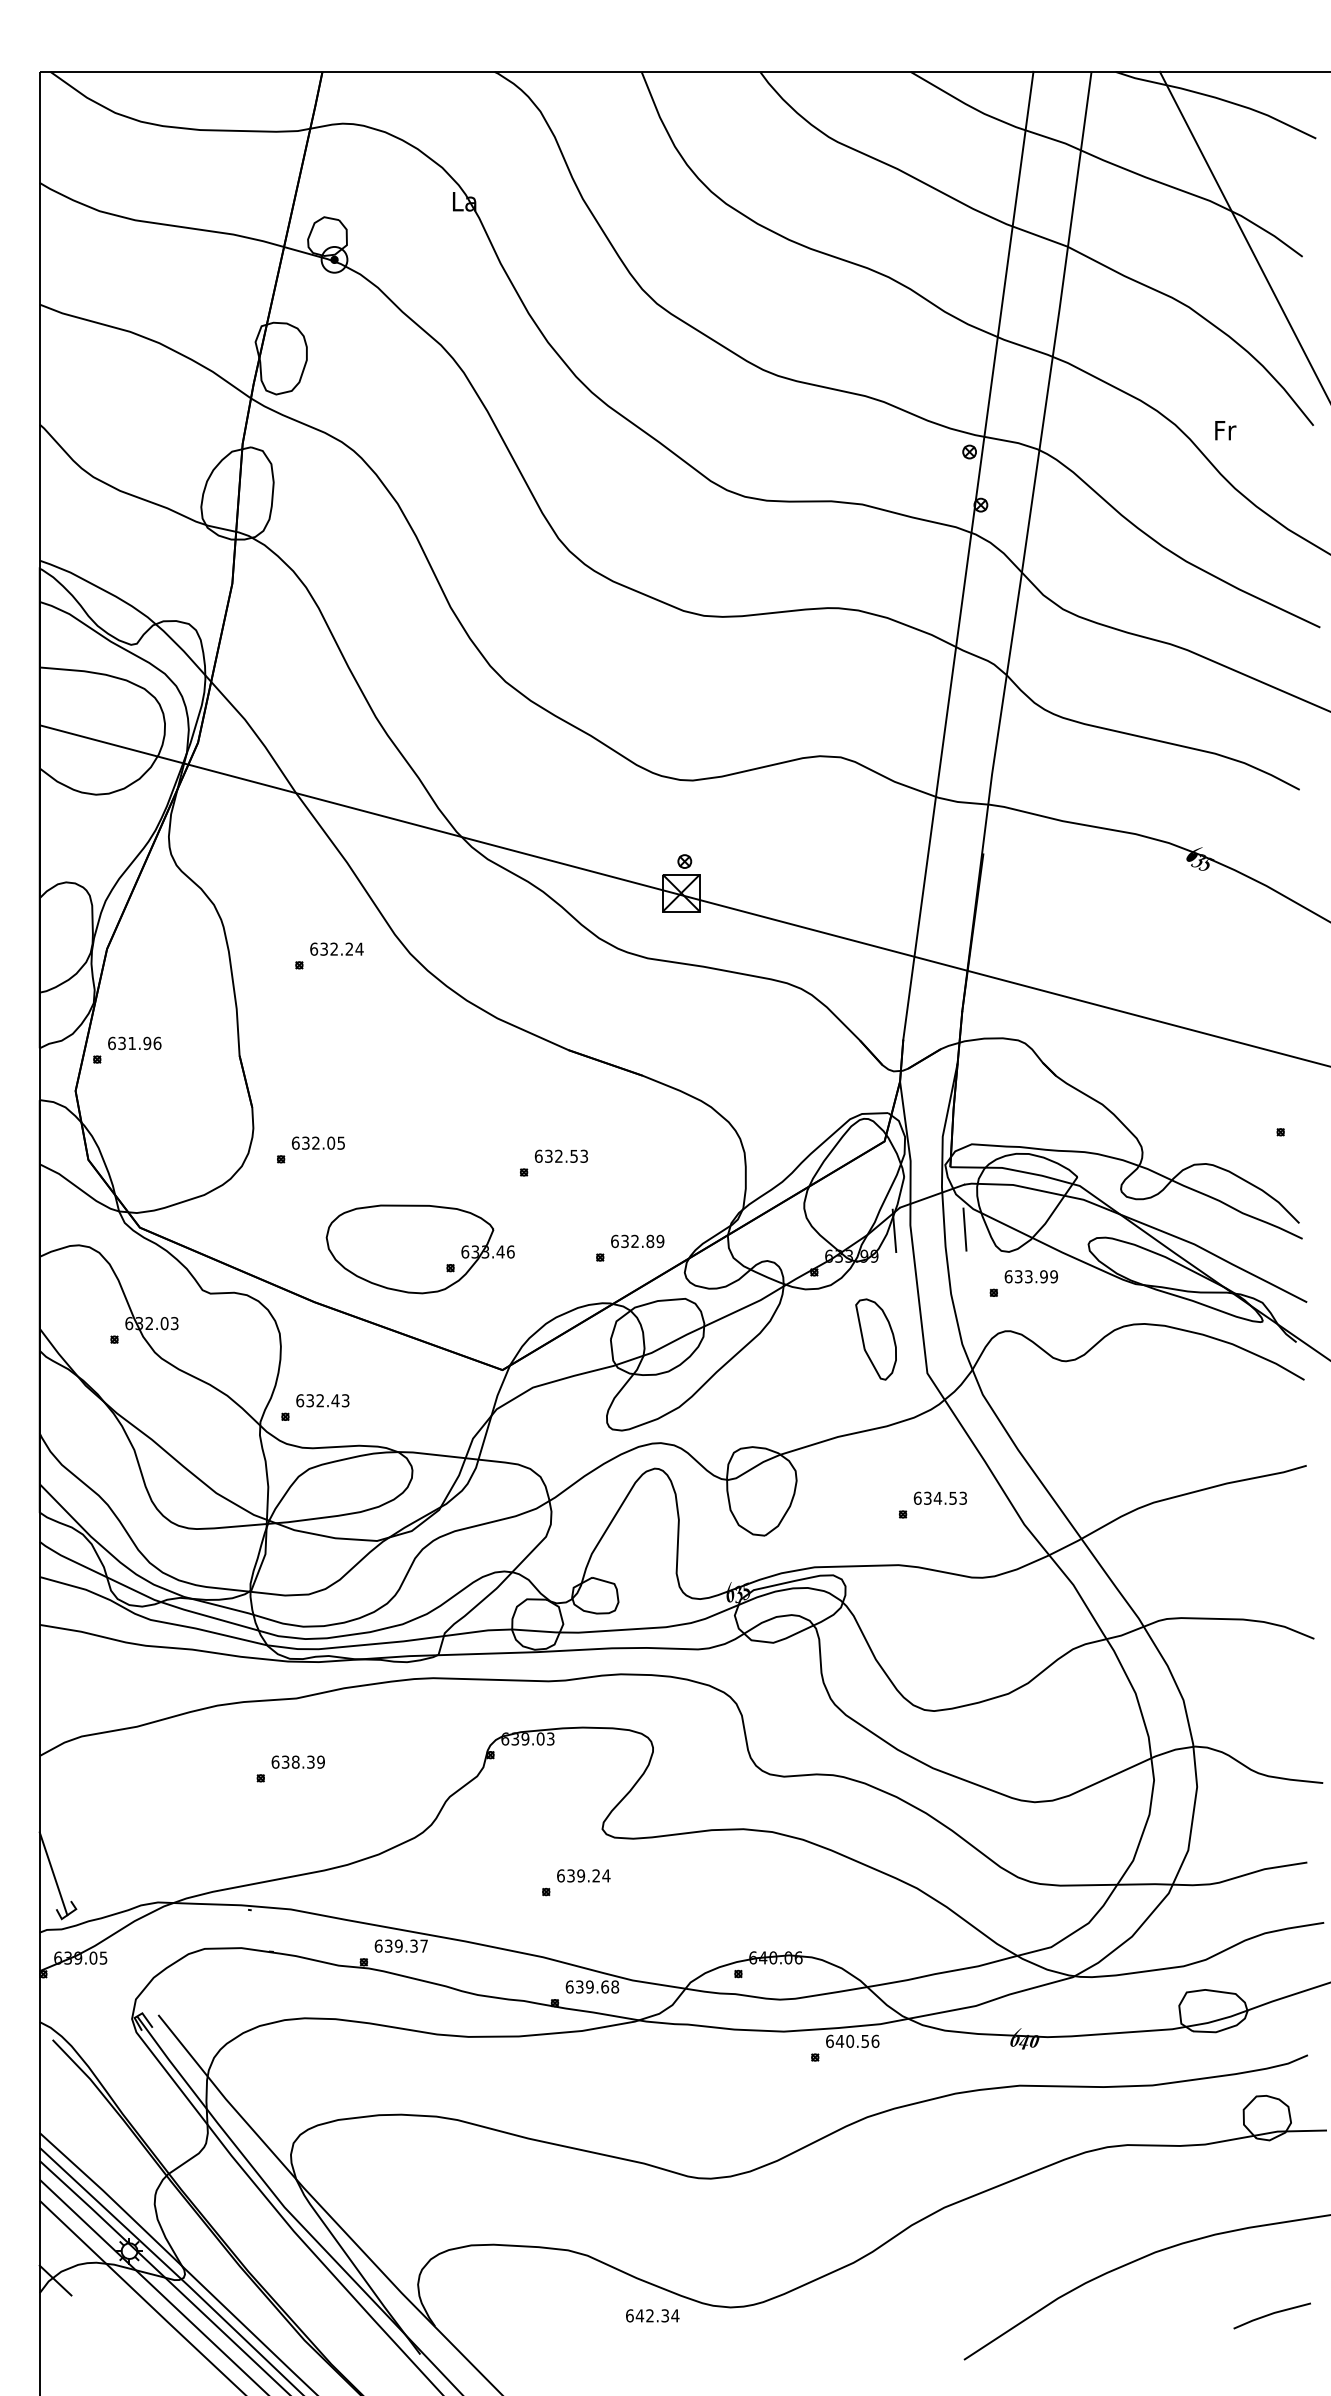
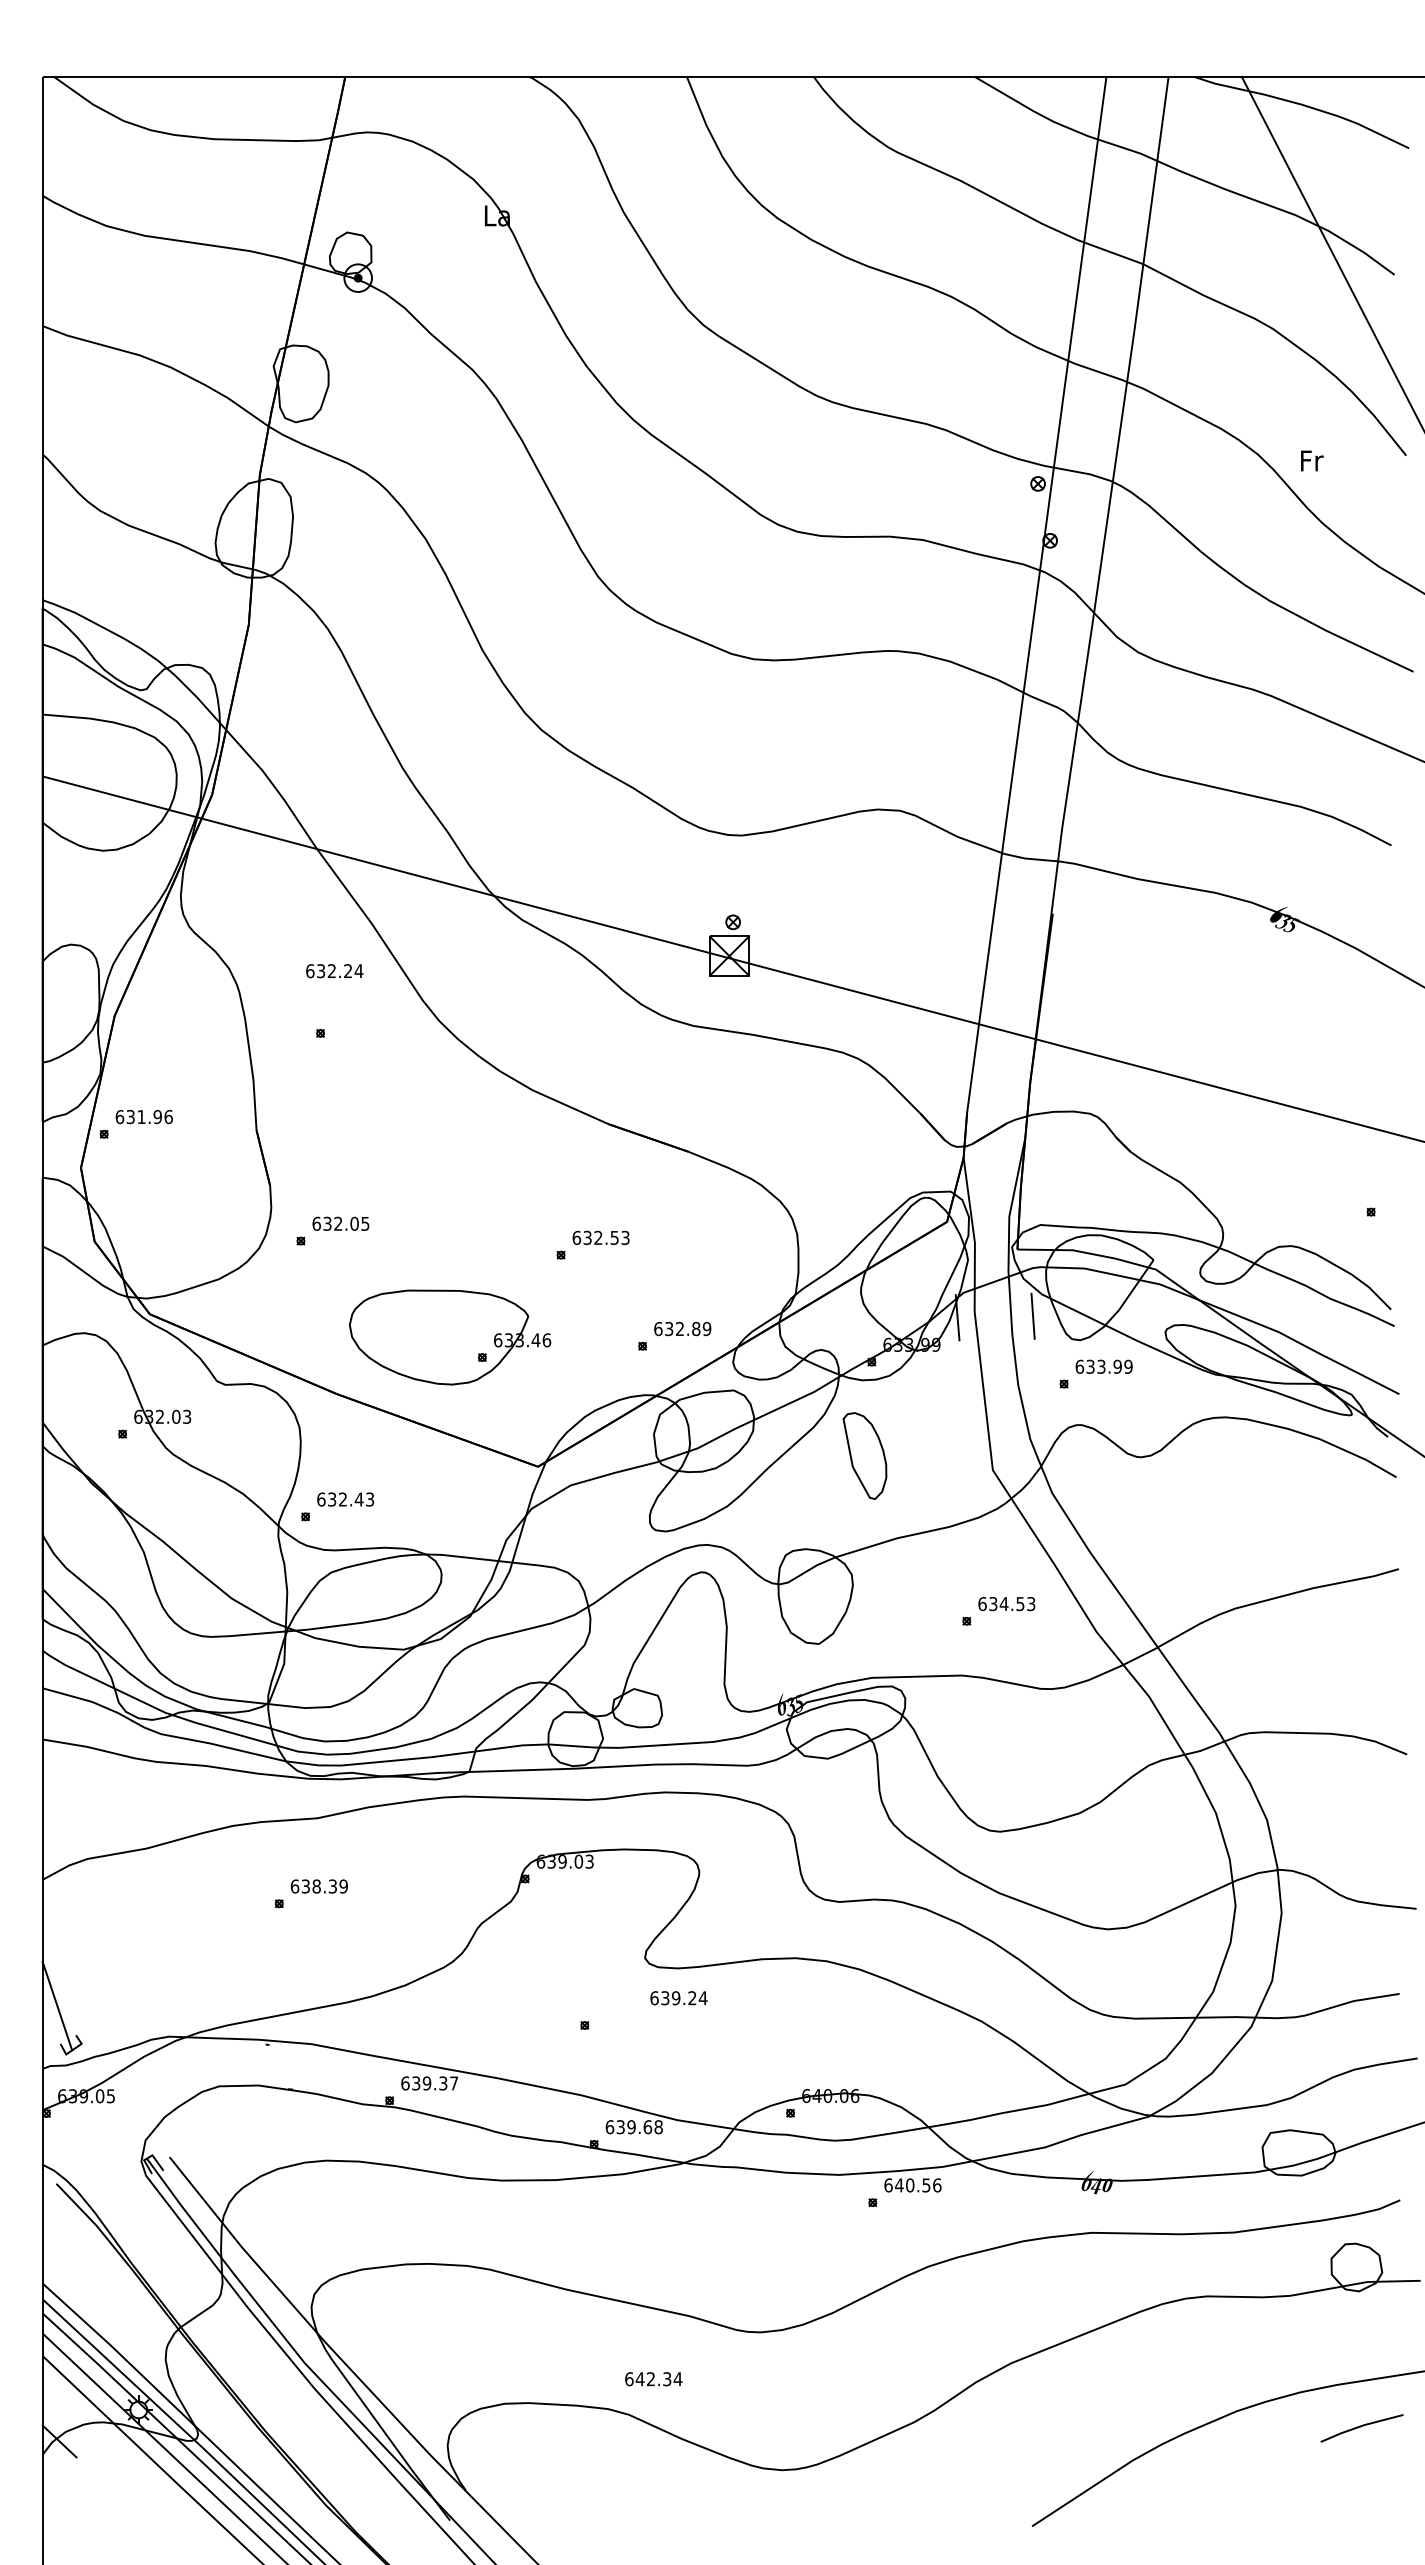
text: (336, 949) -> (334, 971), moved
part: (875, 1339) -> (864, 1455), moved
text: (583, 1876) -> (678, 1998), moved
line: (1271, 2315) -> (1361, 2427), moved
text: (652, 2316) -> (653, 2379), moved

